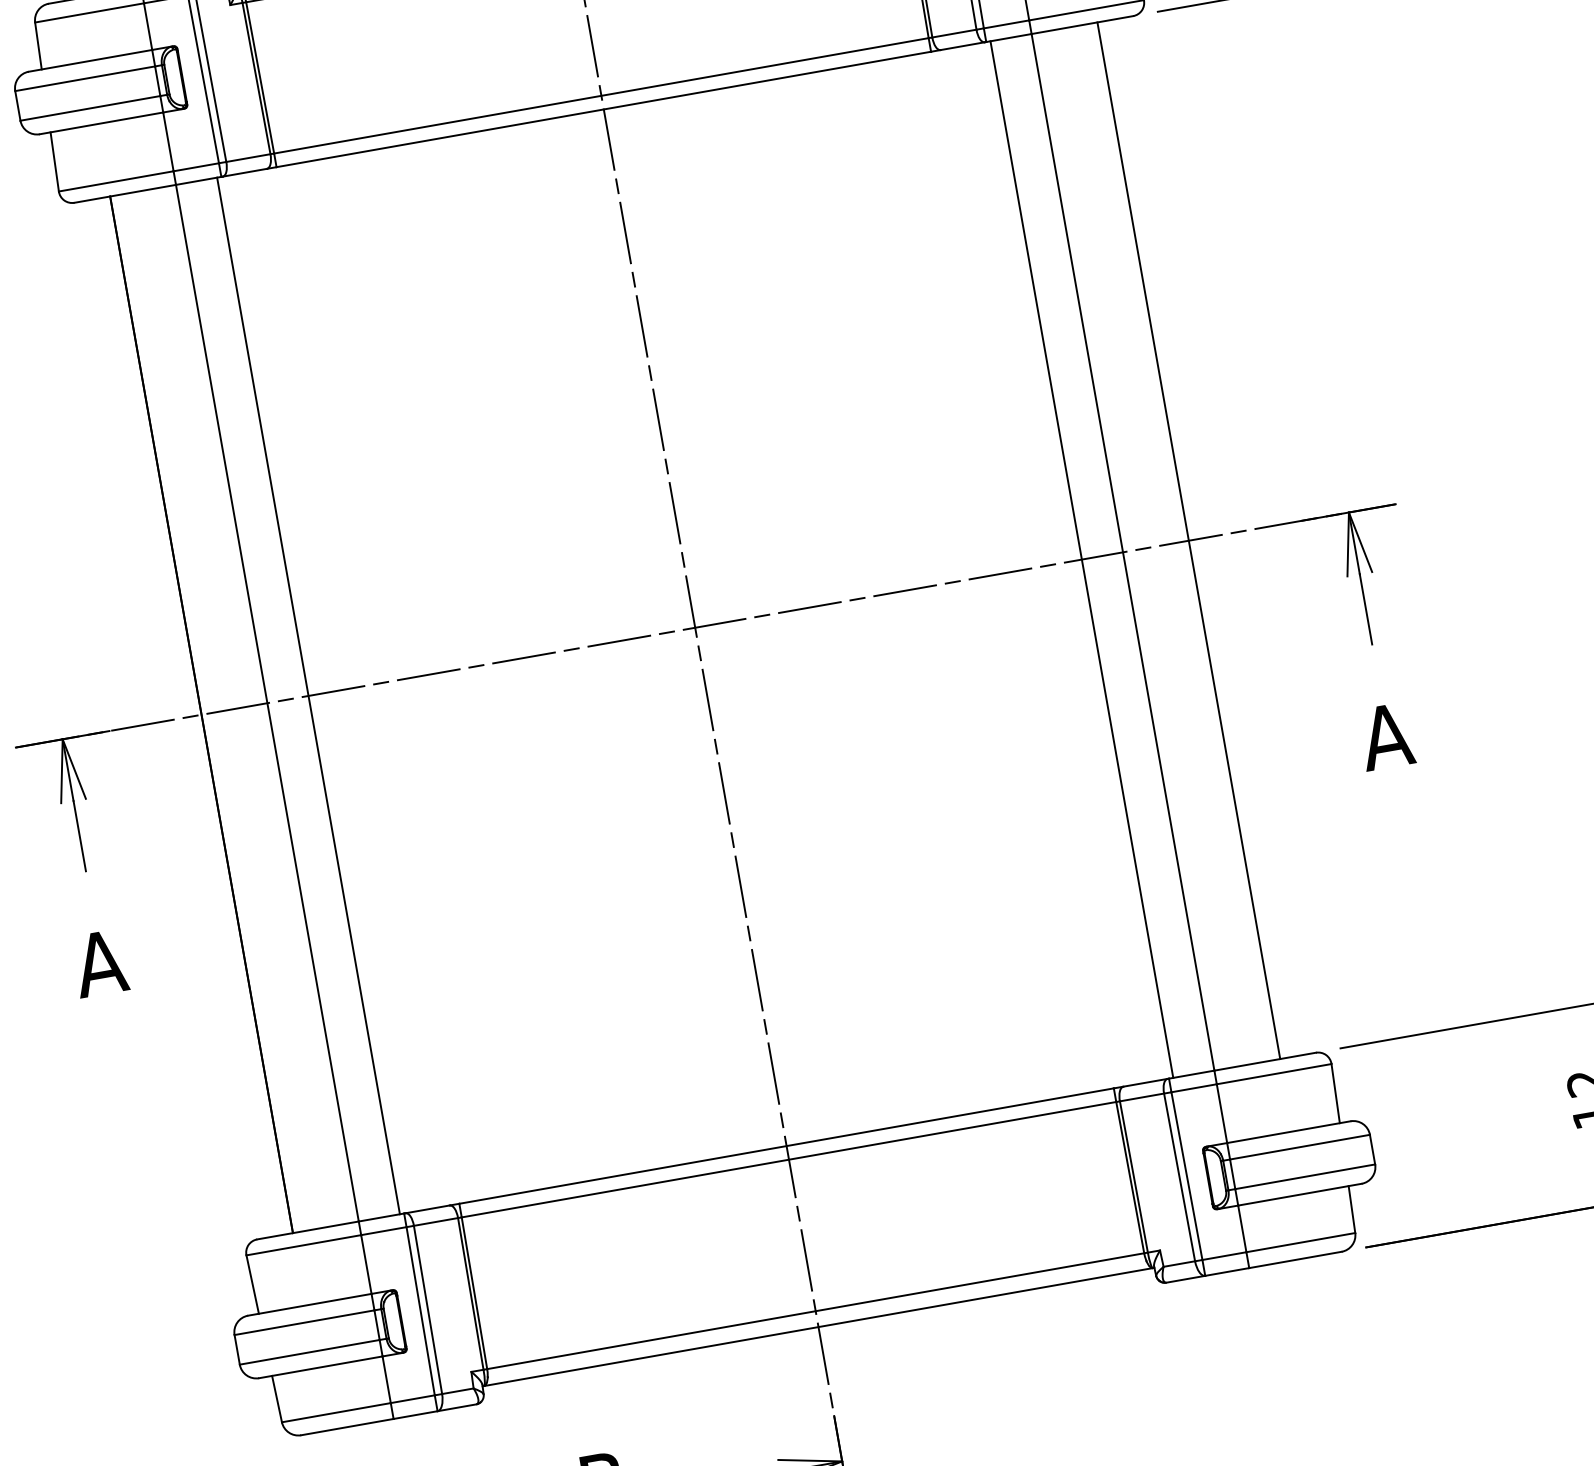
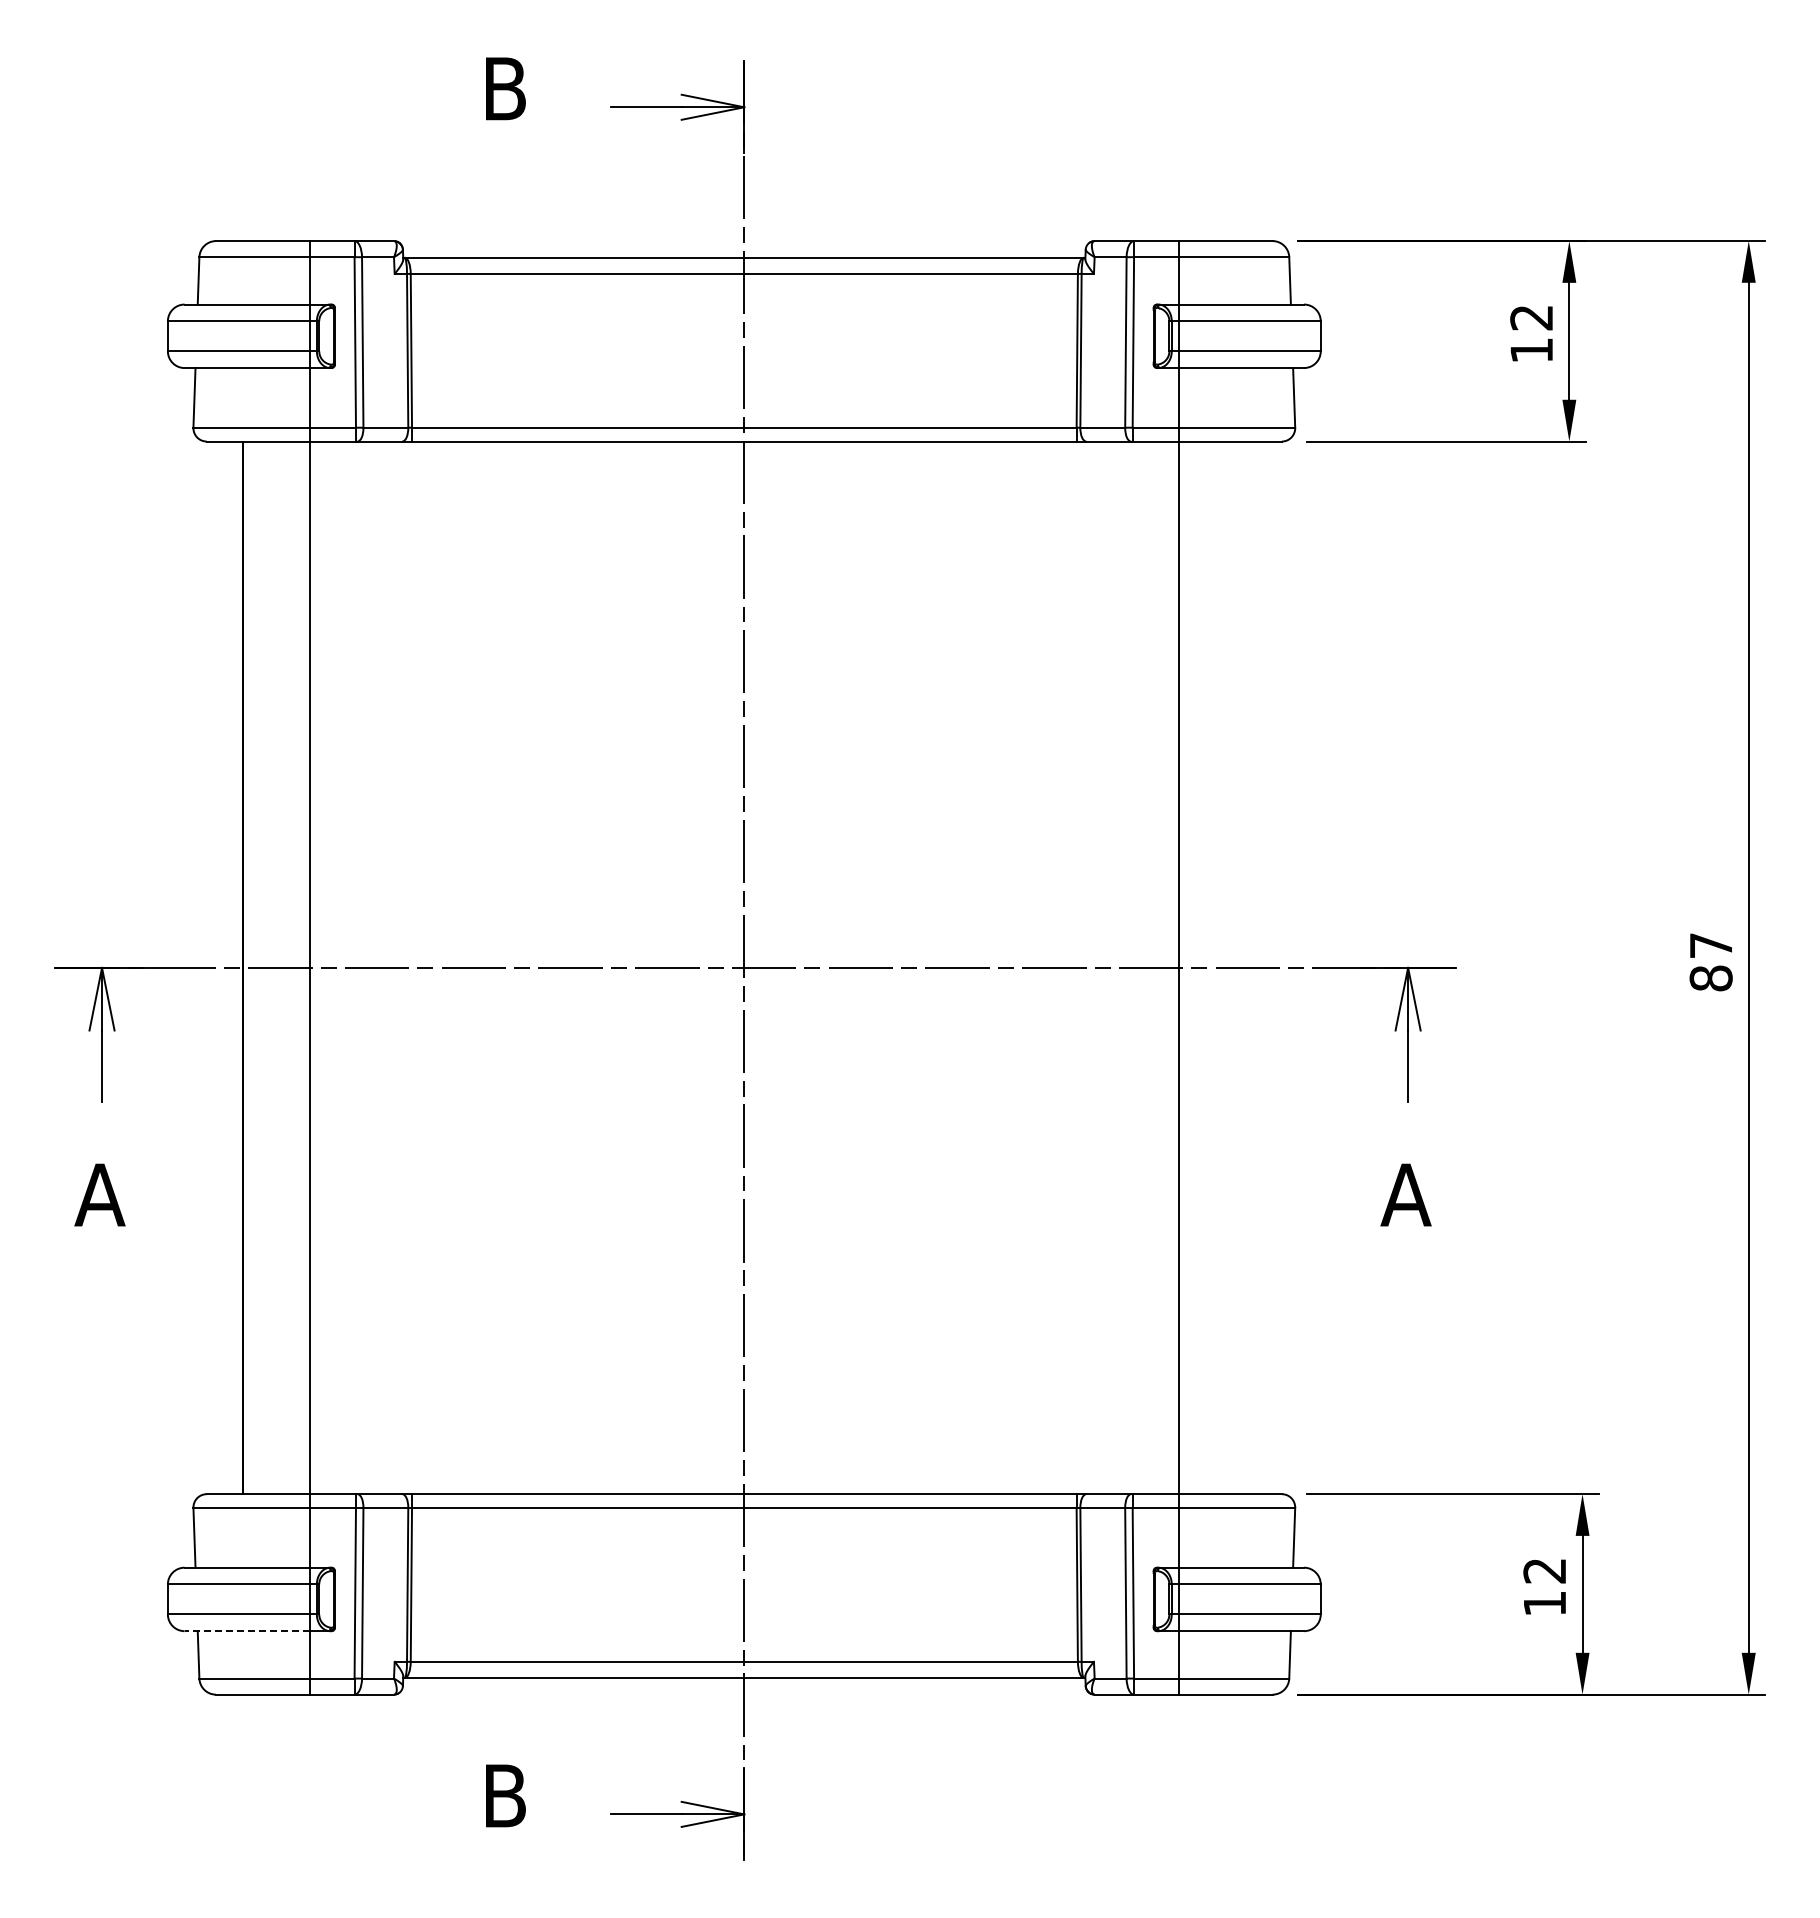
line: (1188, 540) -> (1245, 967), removed
line: (1081, 559) -> (1136, 967), removed
line: (308, 695) -> (351, 967), removed
line: (321, 1367) -> (247, 1631), solid -> dashed

